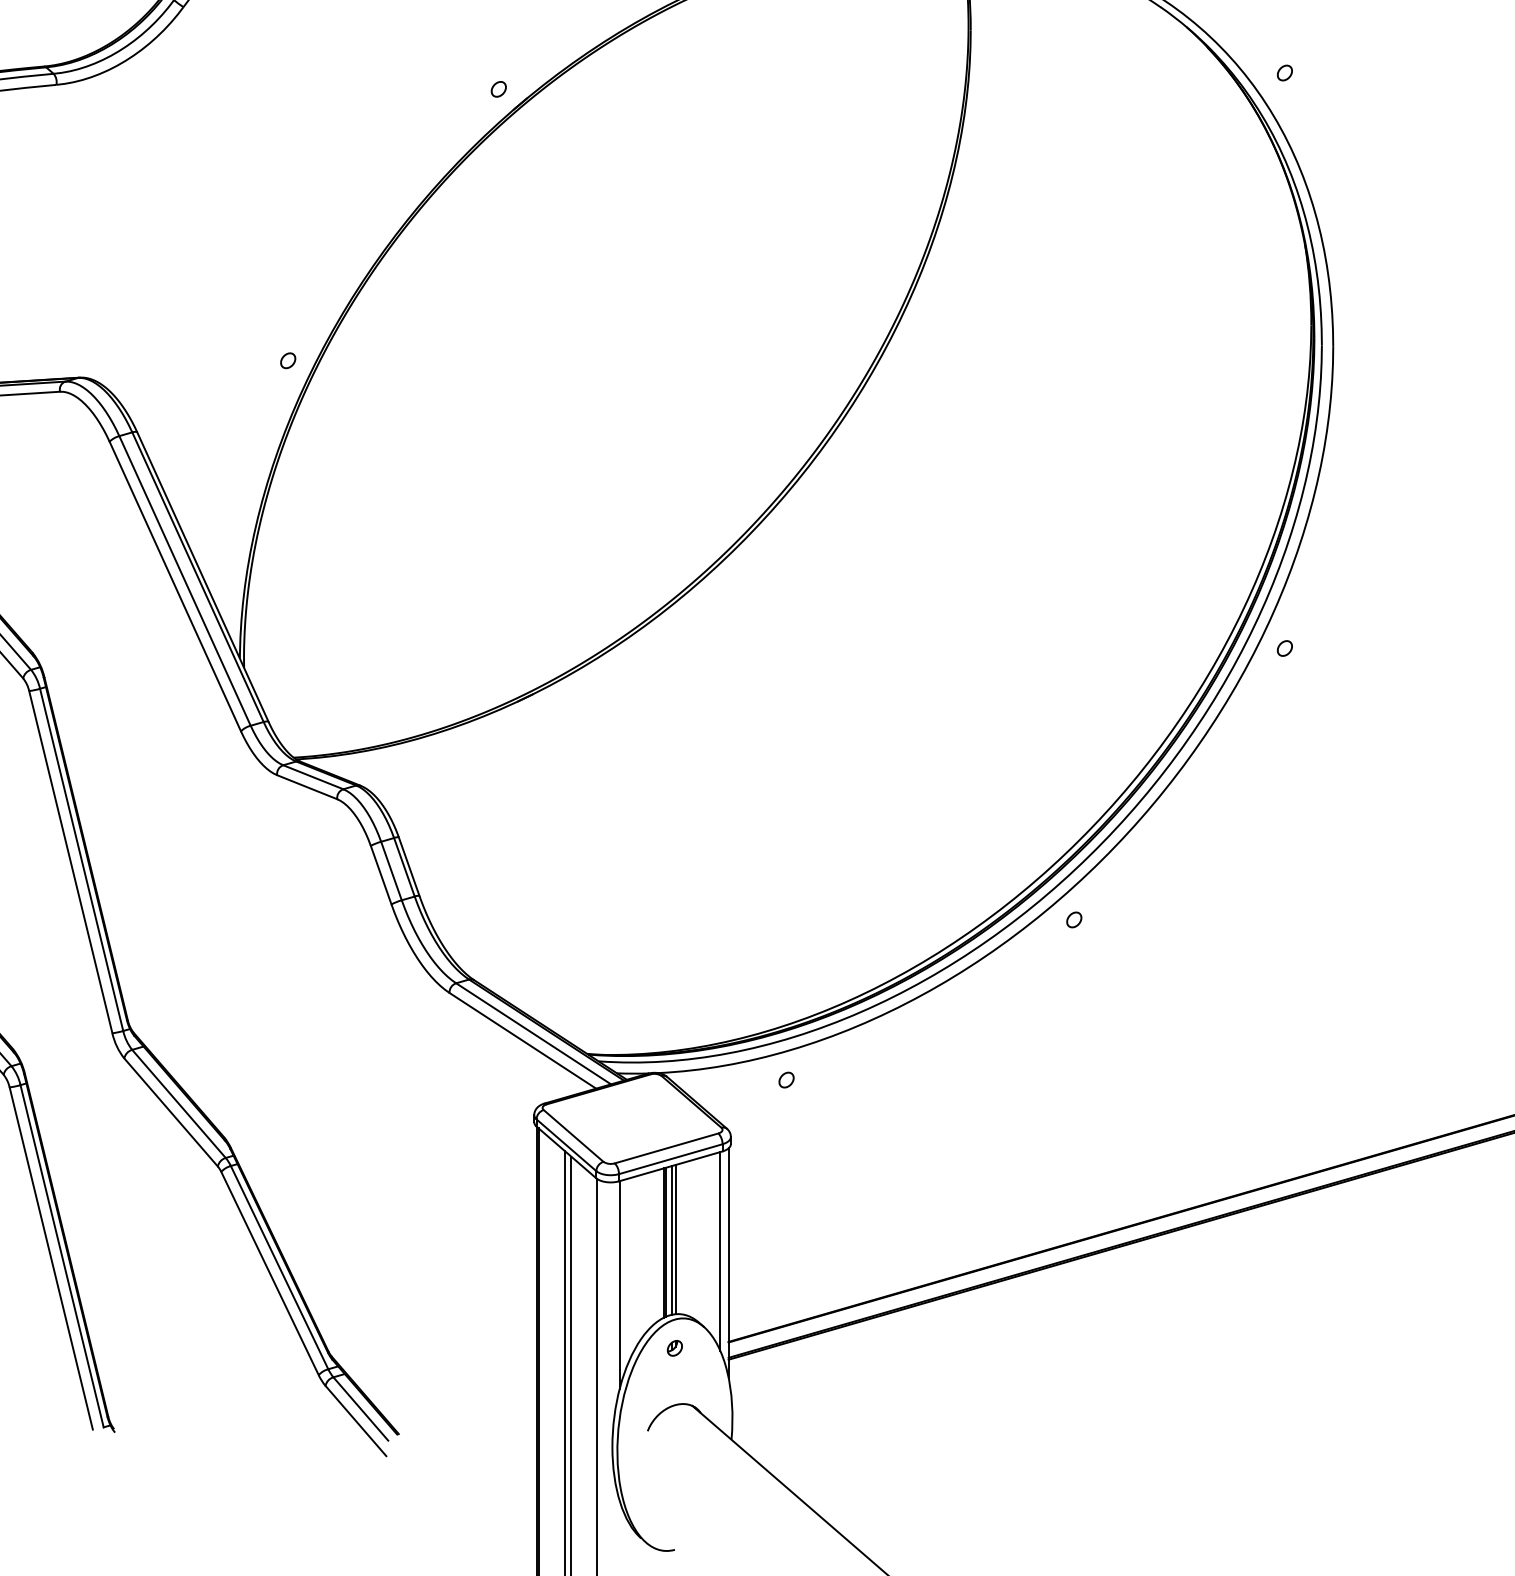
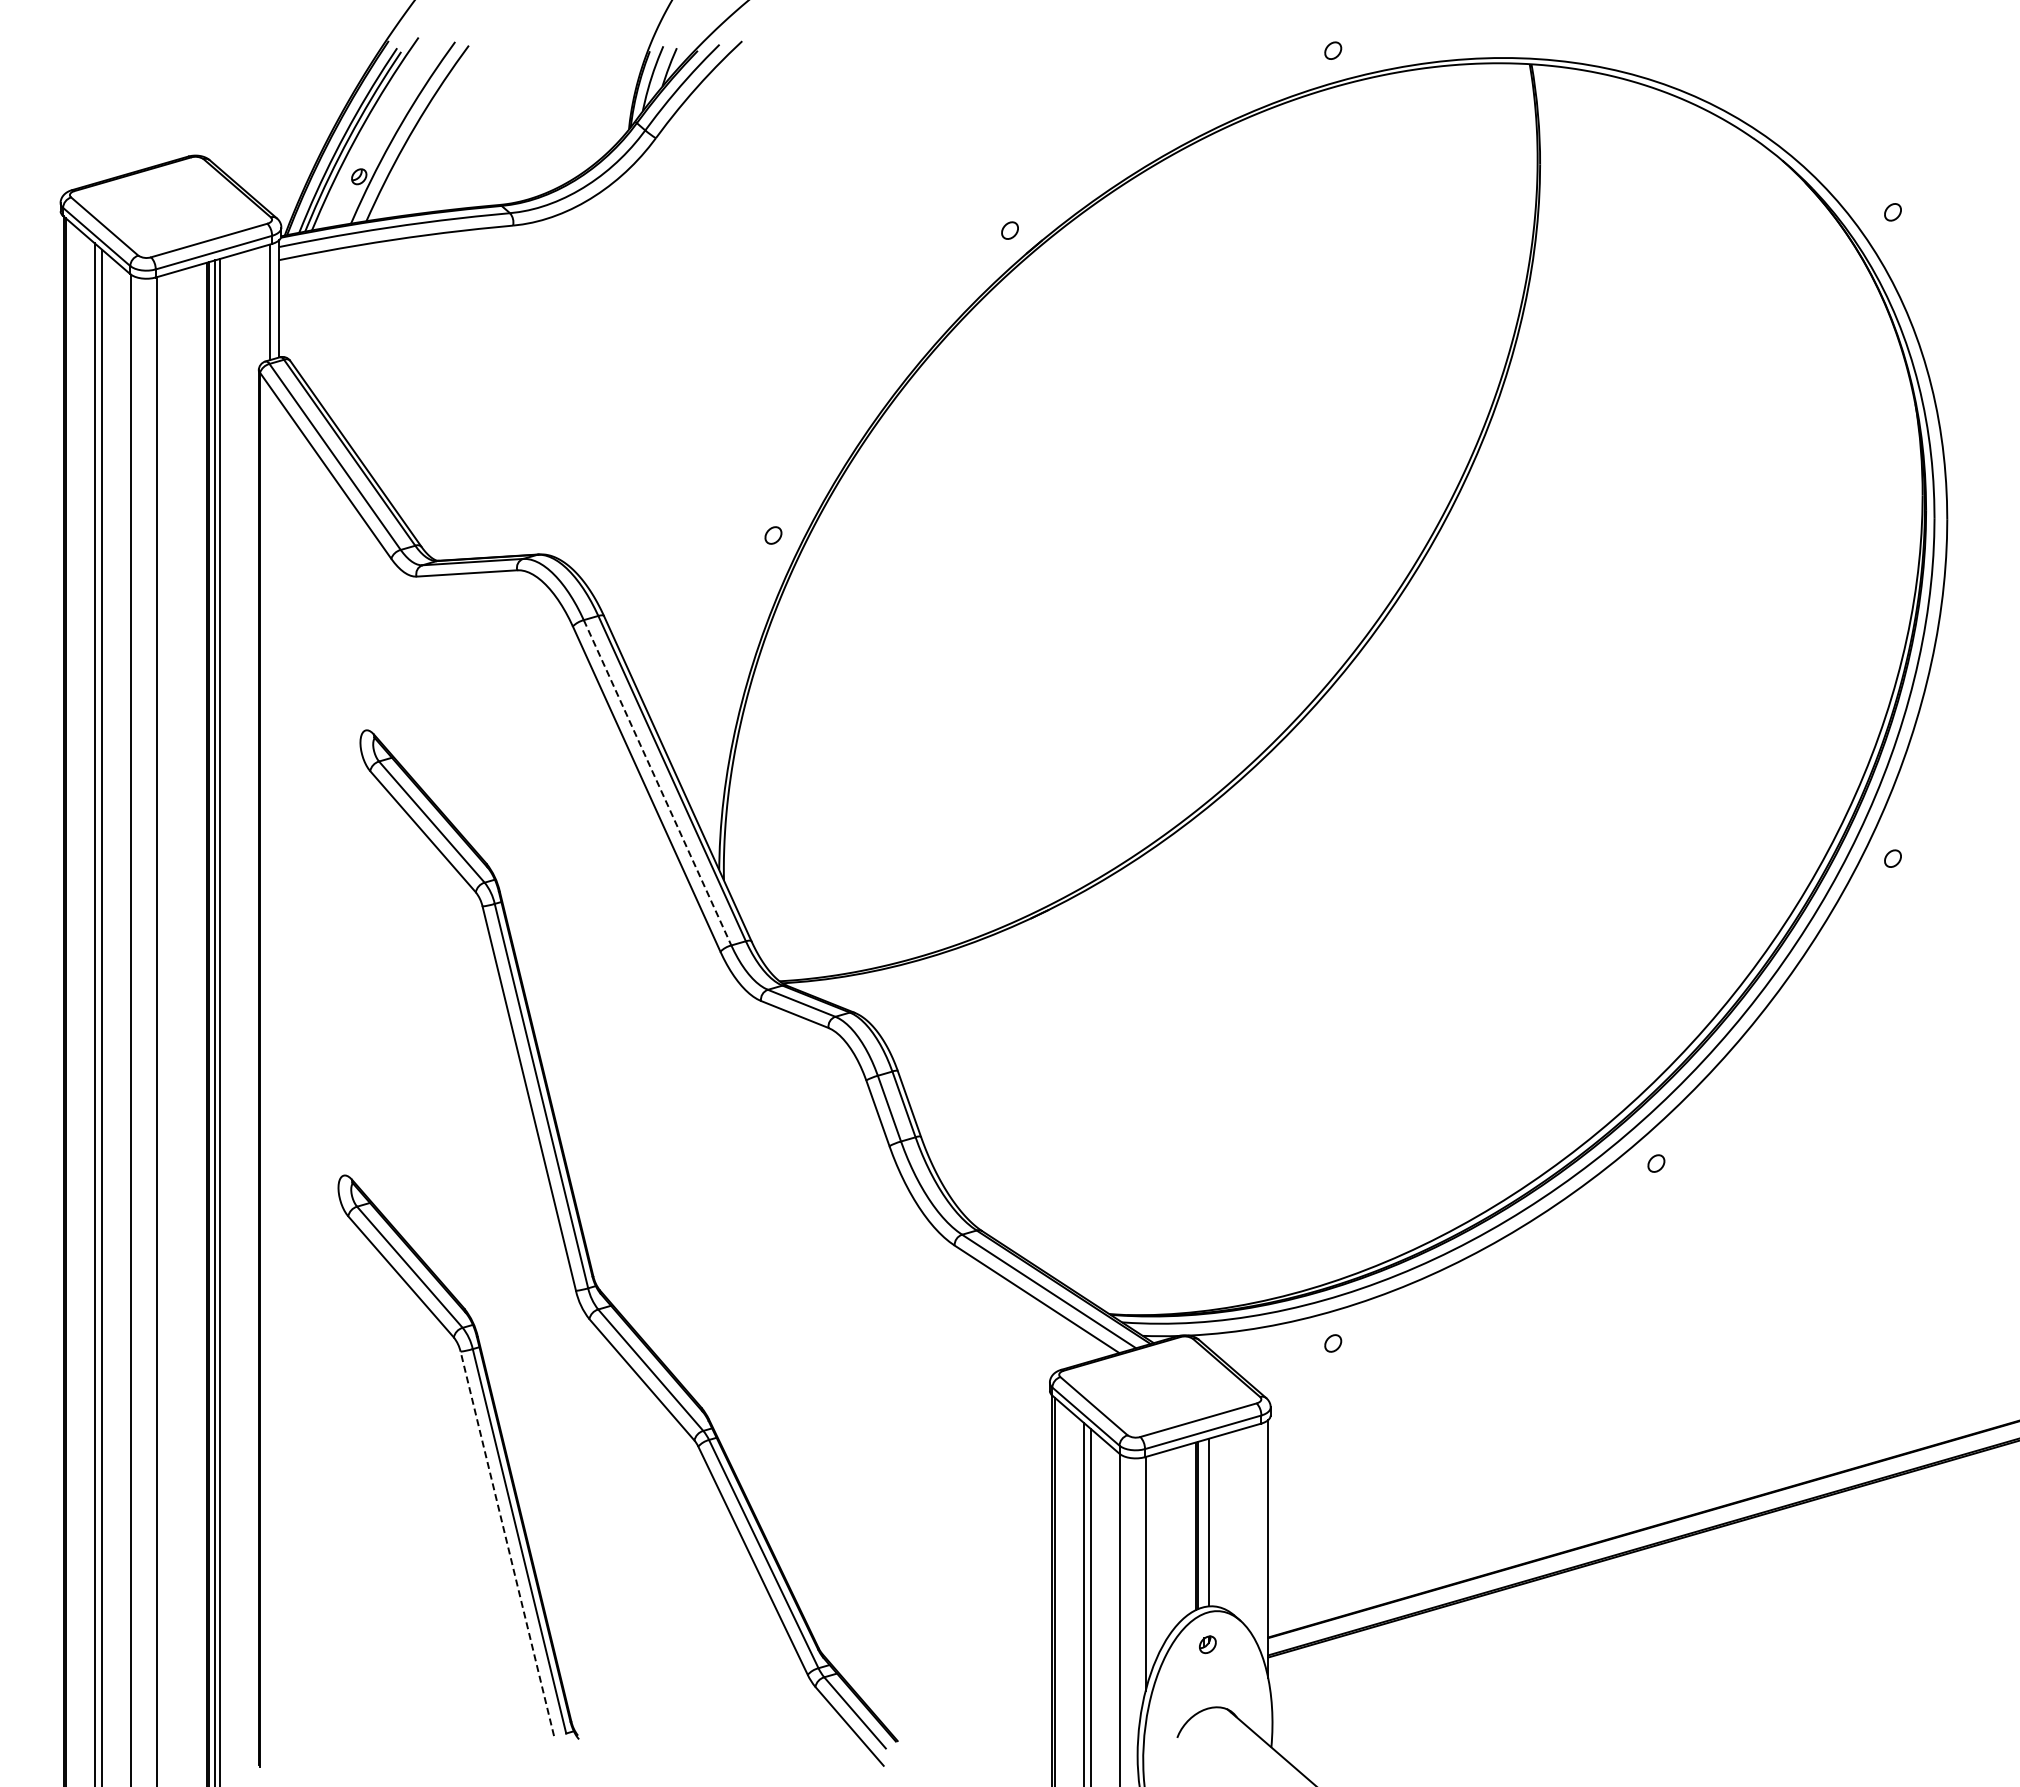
line: (184, 580) -> (657, 782), solid -> dashed
line: (671, 1240) -> (1204, 1523), removed
line: (720, 1251) -> (1258, 1535), removed
line: (51, 1258) -> (507, 1543), solid -> dashed

